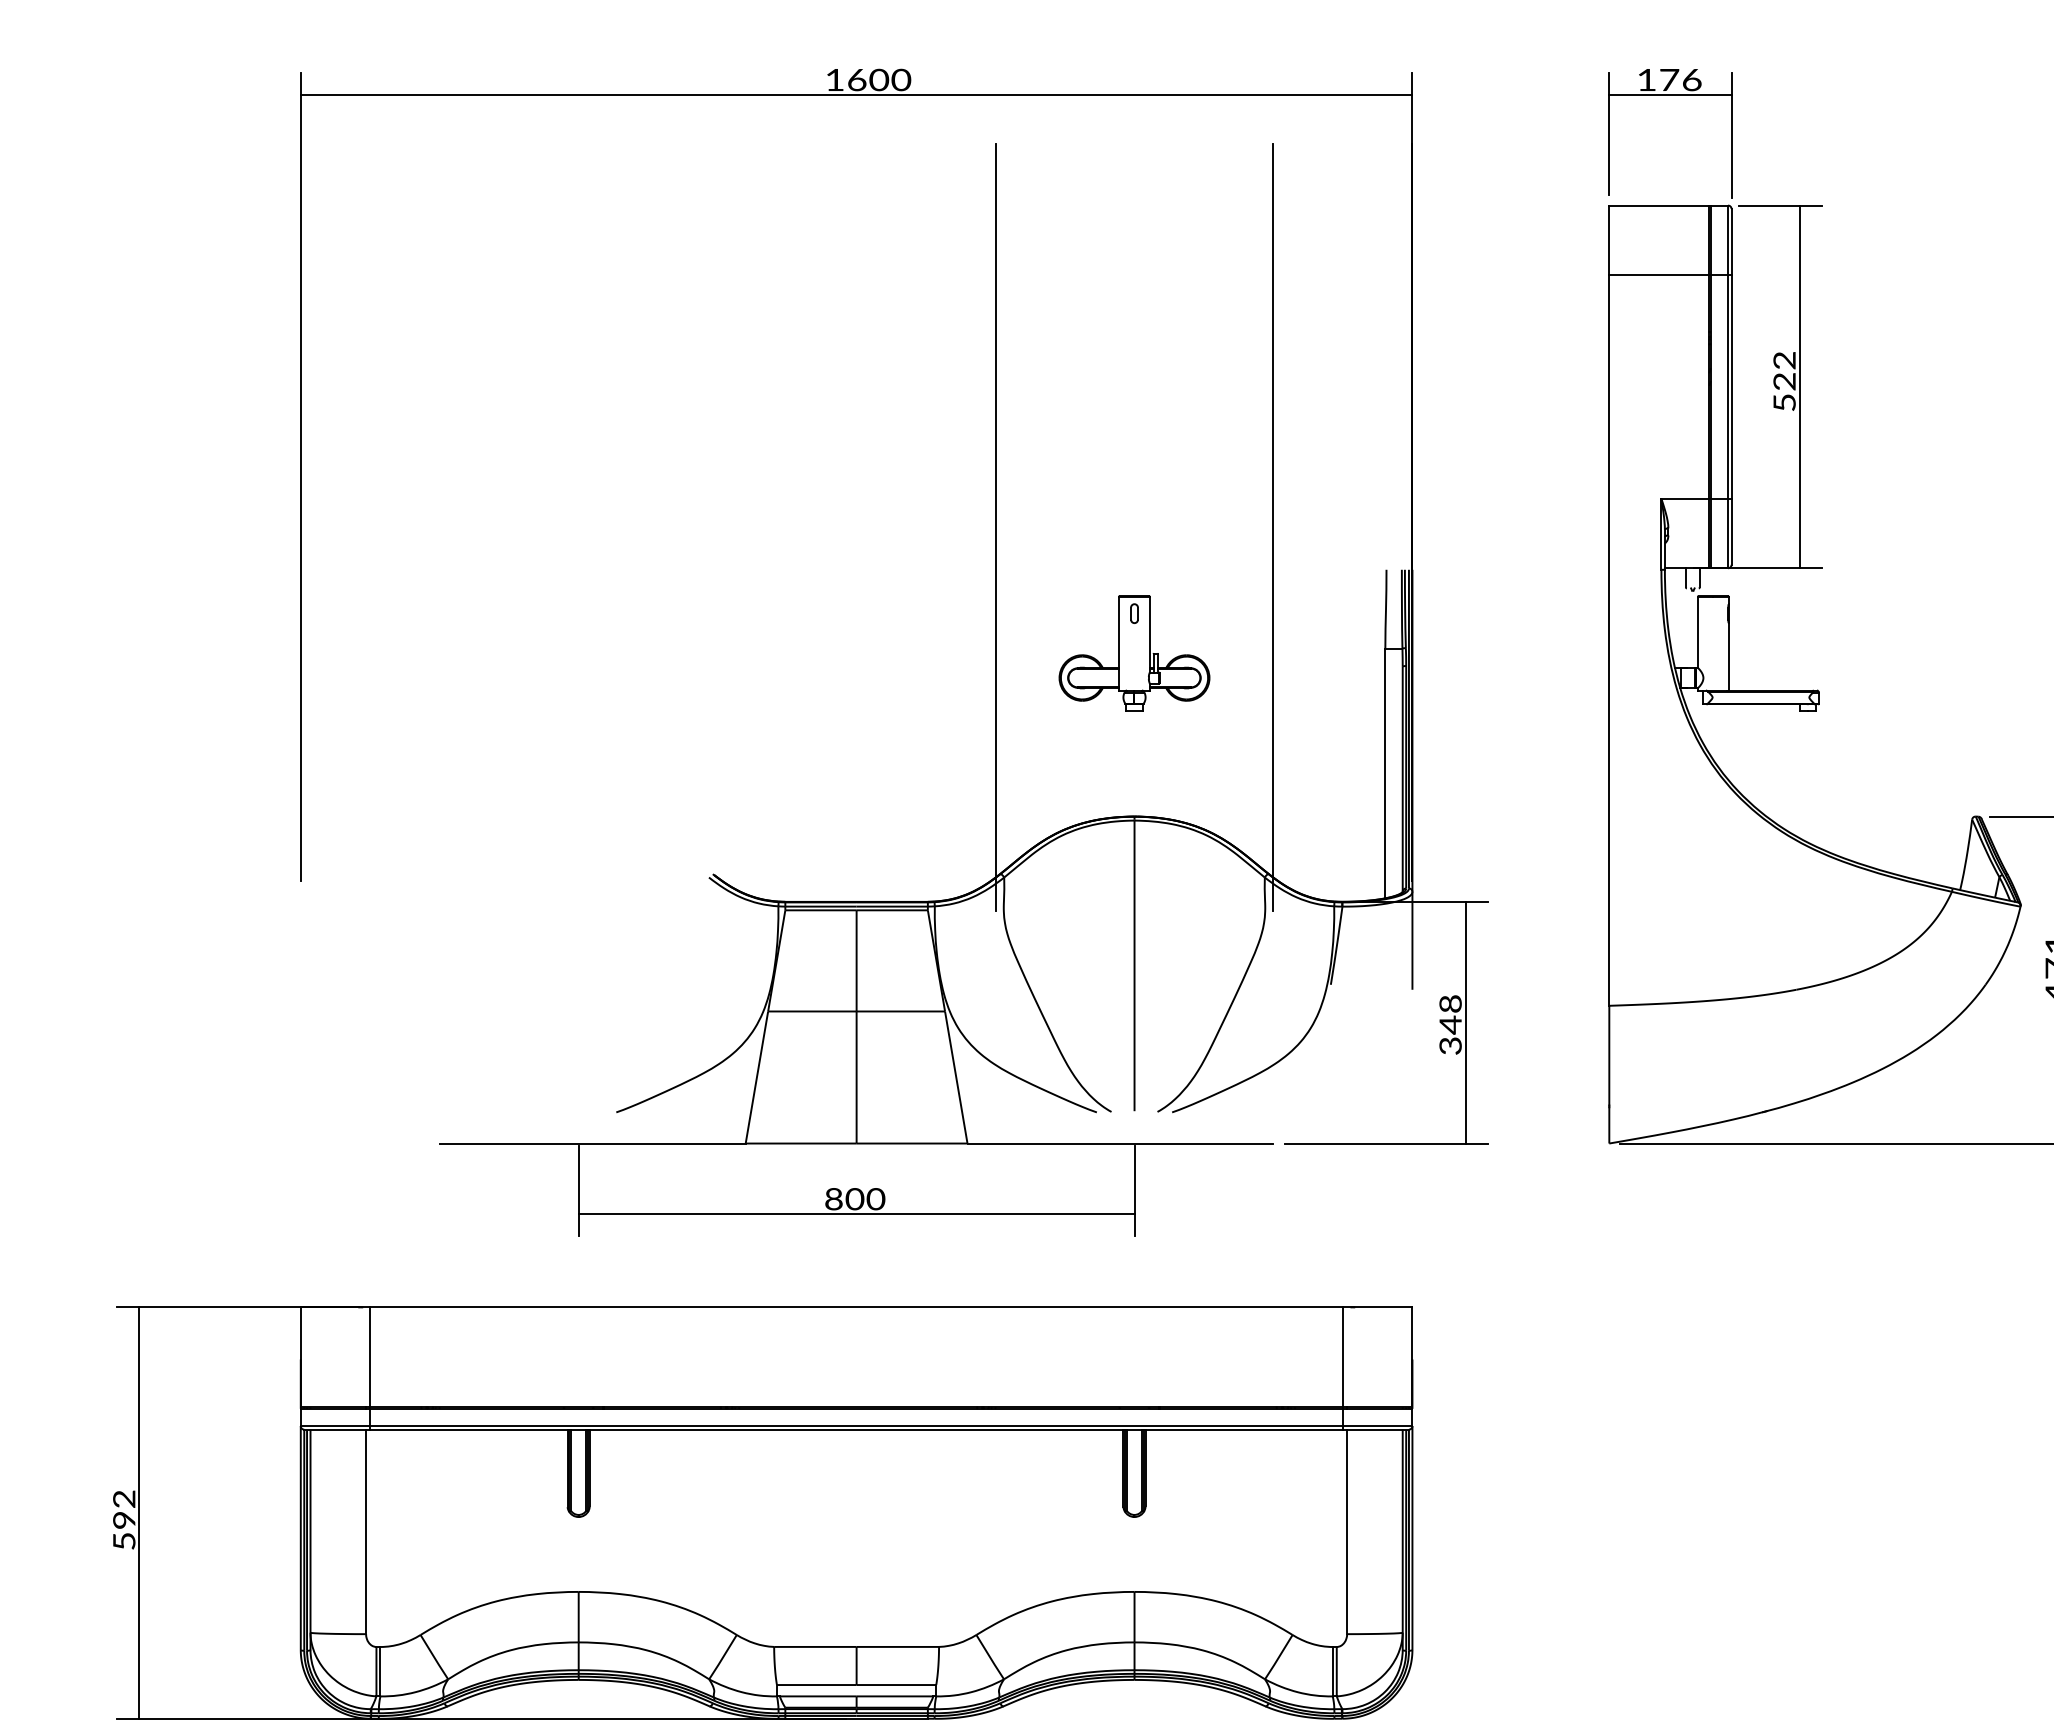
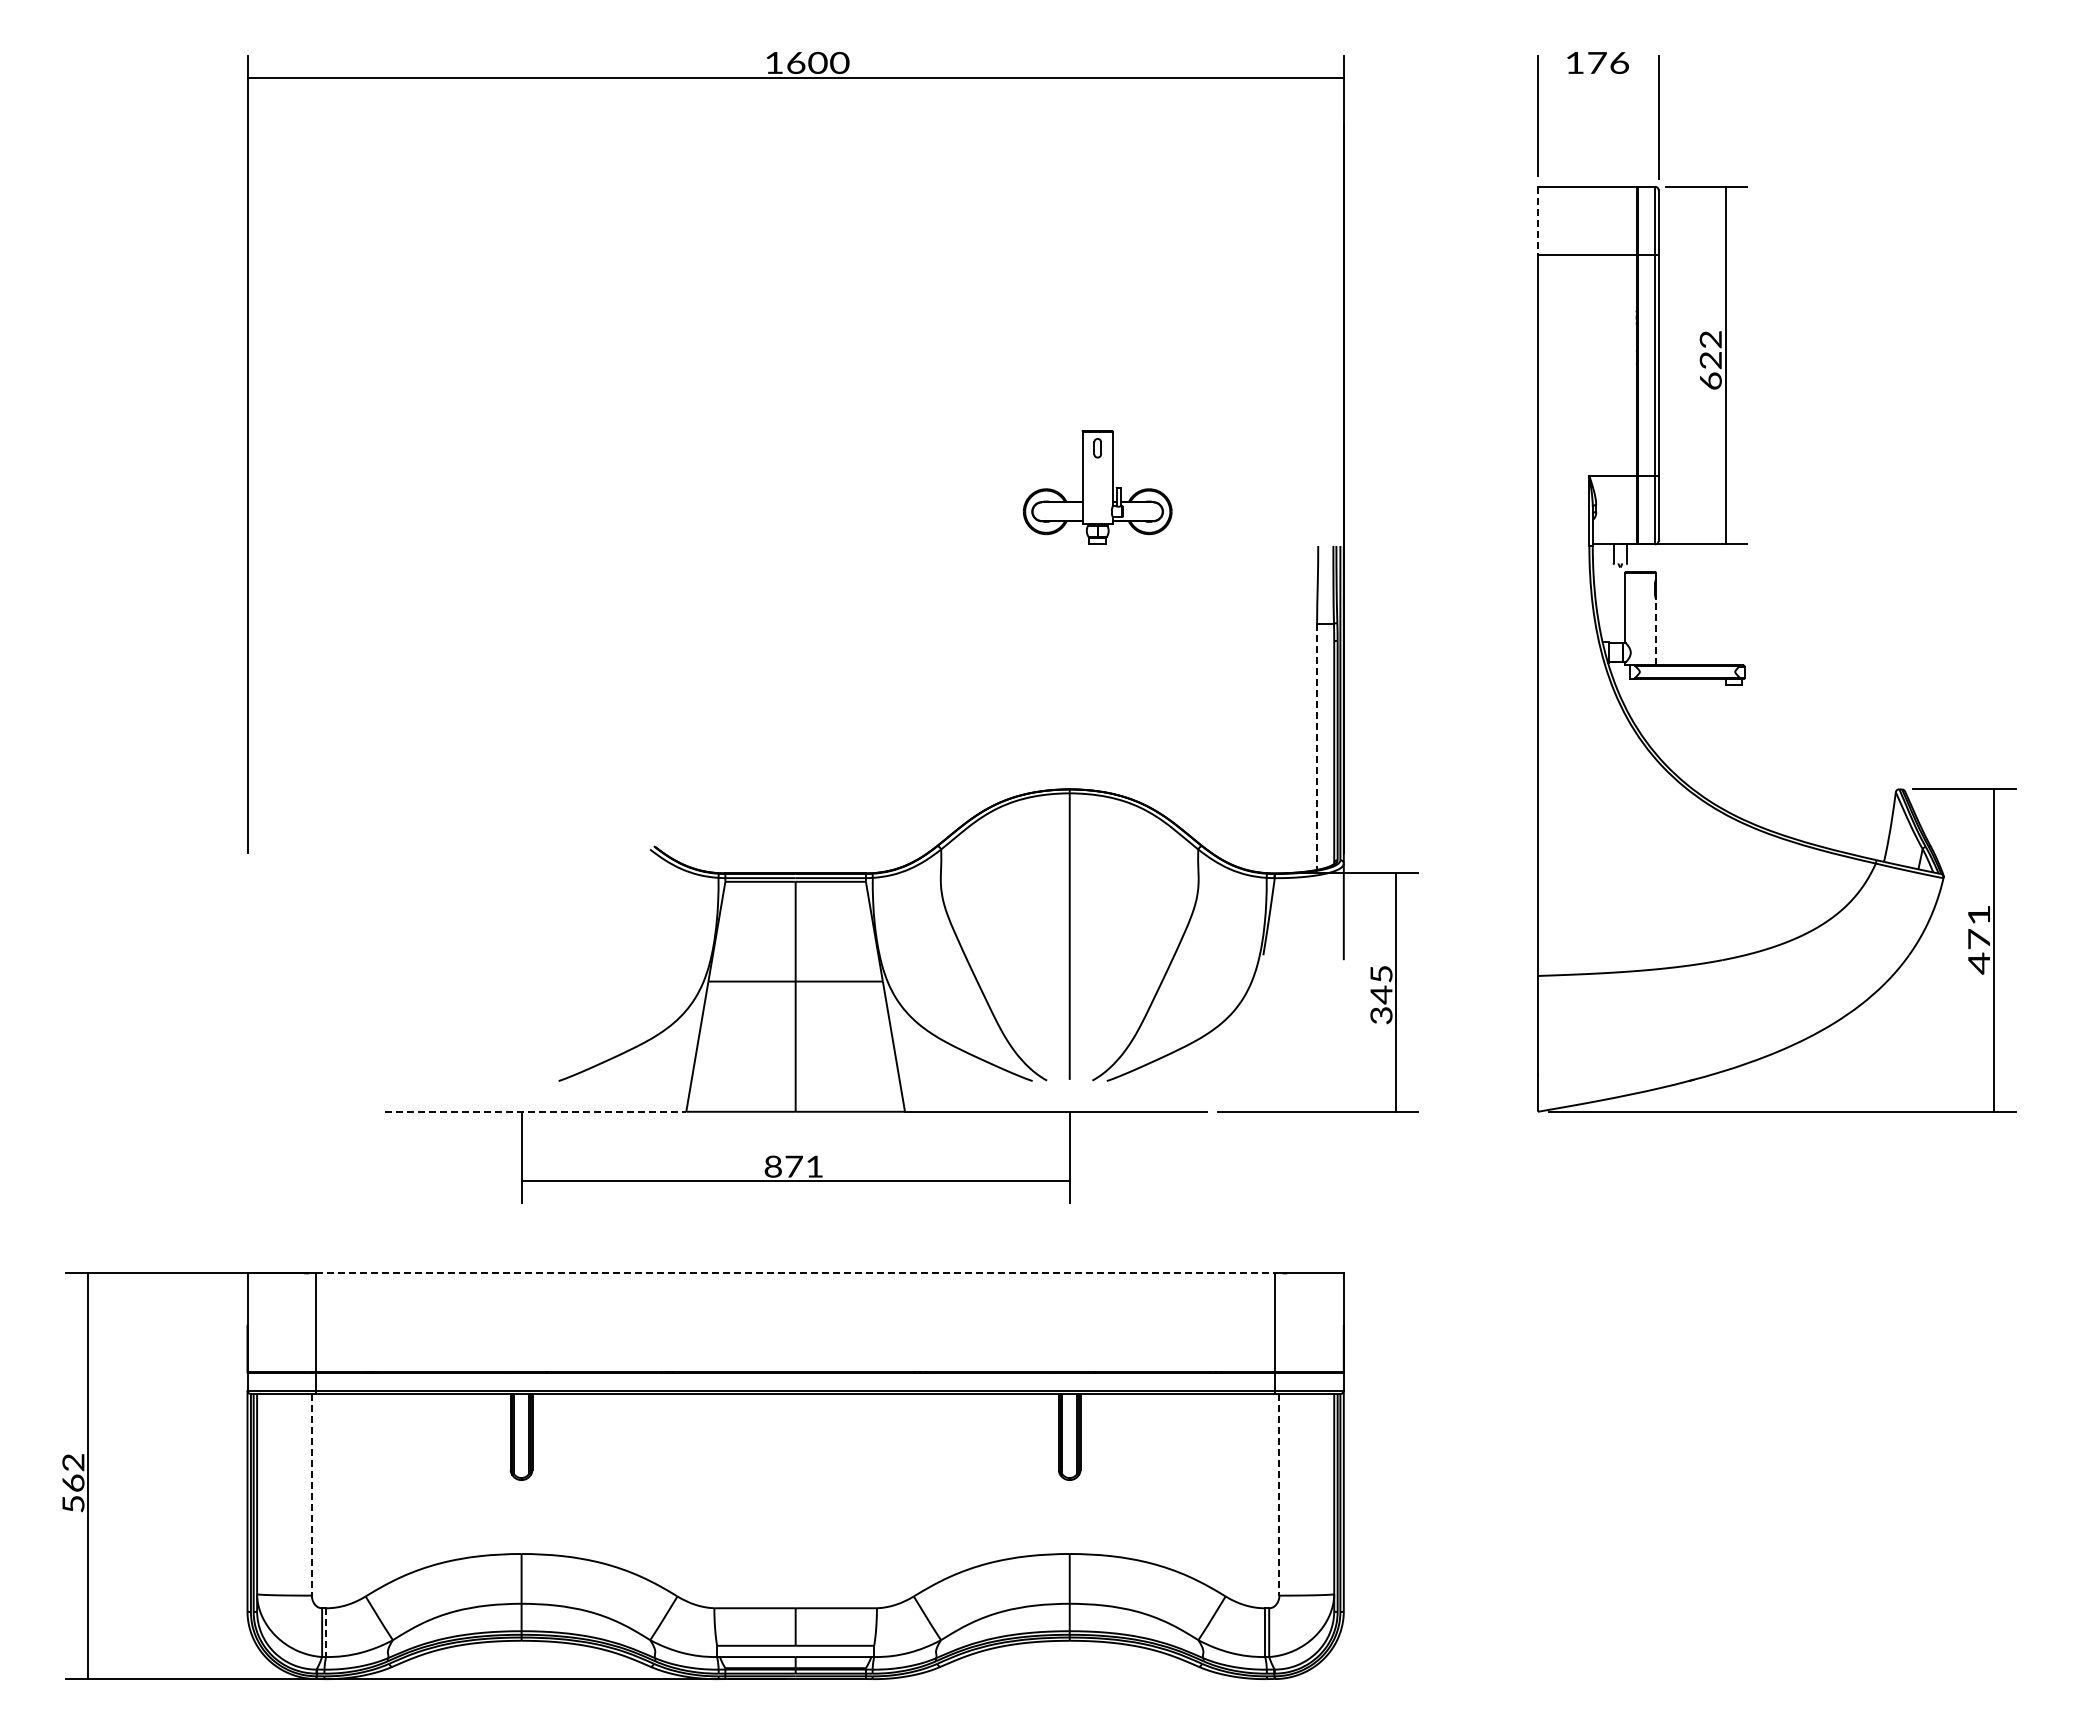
line: (1669, 94) -> (1597, 77), removed
line: (1608, 240) -> (1537, 221), solid -> dashed
text: (1784, 402) -> (1710, 380), 522 -> 622
line: (995, 526) -> (932, 503), removed
line: (1273, 526) -> (1206, 503), removed
part: (1134, 653) -> (1097, 487), moved
line: (1728, 656) -> (1655, 631), solid -> dashed
line: (1385, 774) -> (1317, 747), solid -> dashed
text: (1450, 1003) -> (1381, 973), 348 -> 345
line: (592, 1143) -> (535, 1111), solid -> dashed
text: (865, 1199) -> (804, 1166), 800 -> 871
line: (856, 1307) -> (795, 1273), solid -> dashed
text: (124, 1519) -> (73, 1482), 592 -> 562
line: (365, 1531) -> (311, 1494), solid -> dashed
line: (1347, 1531) -> (1279, 1494), solid -> dashed
line: (380, 1672) -> (326, 1633), solid -> dashed

